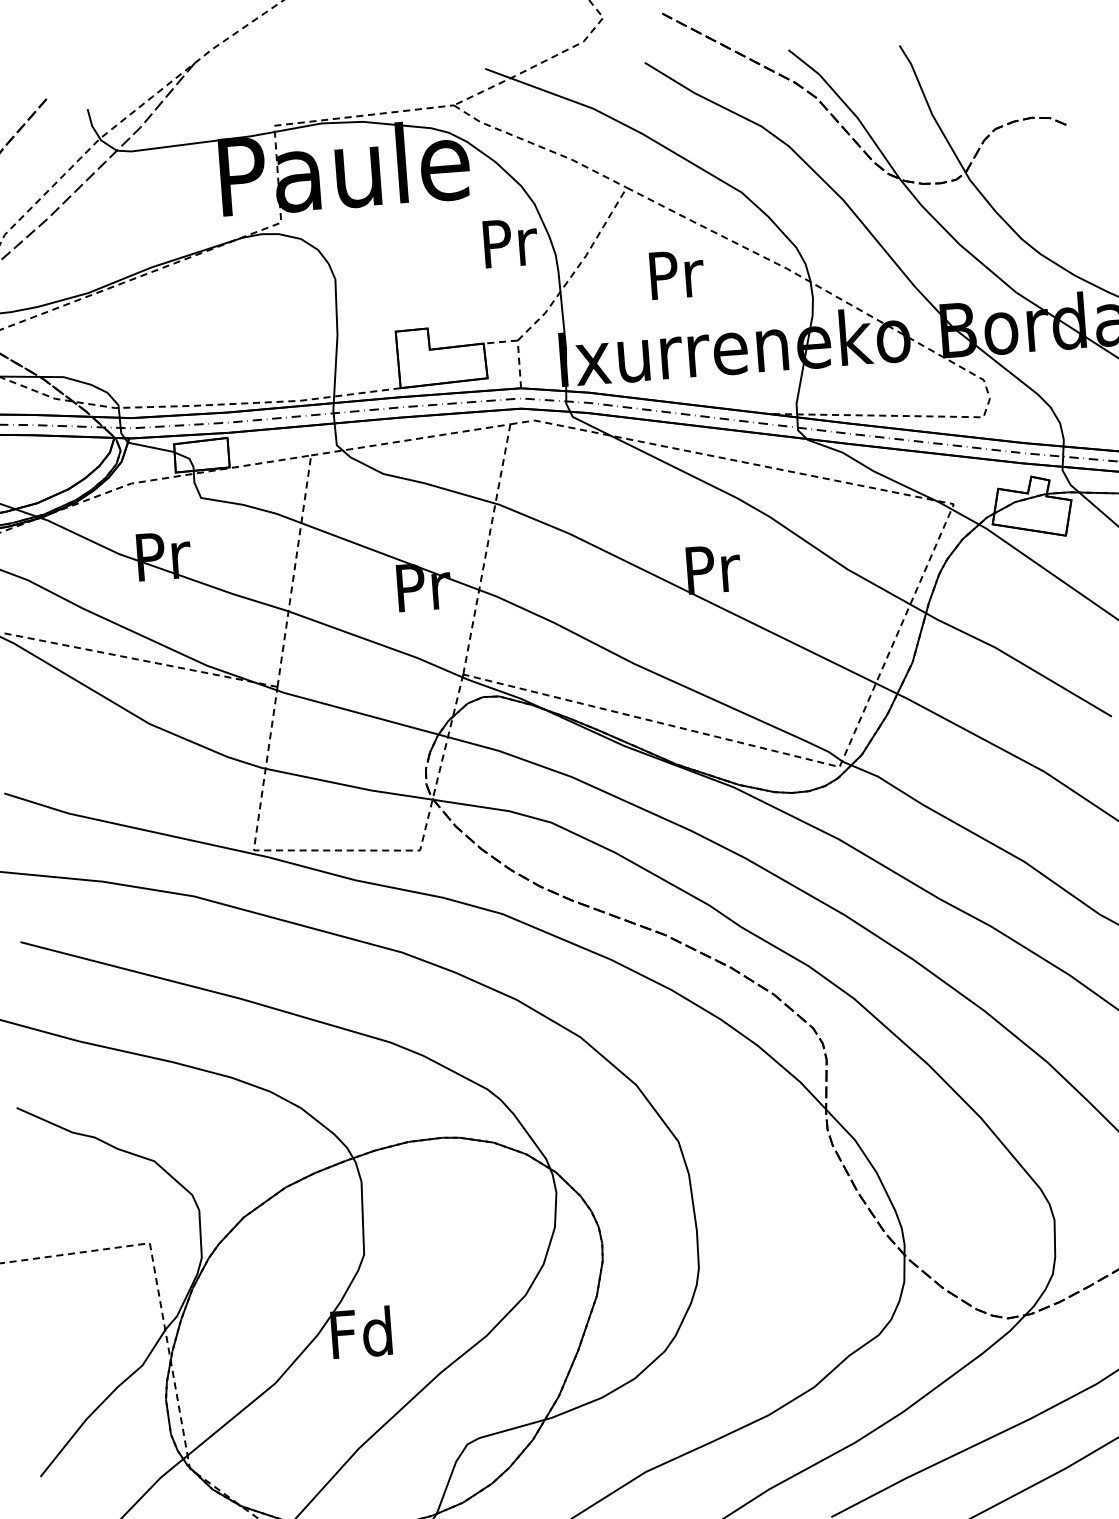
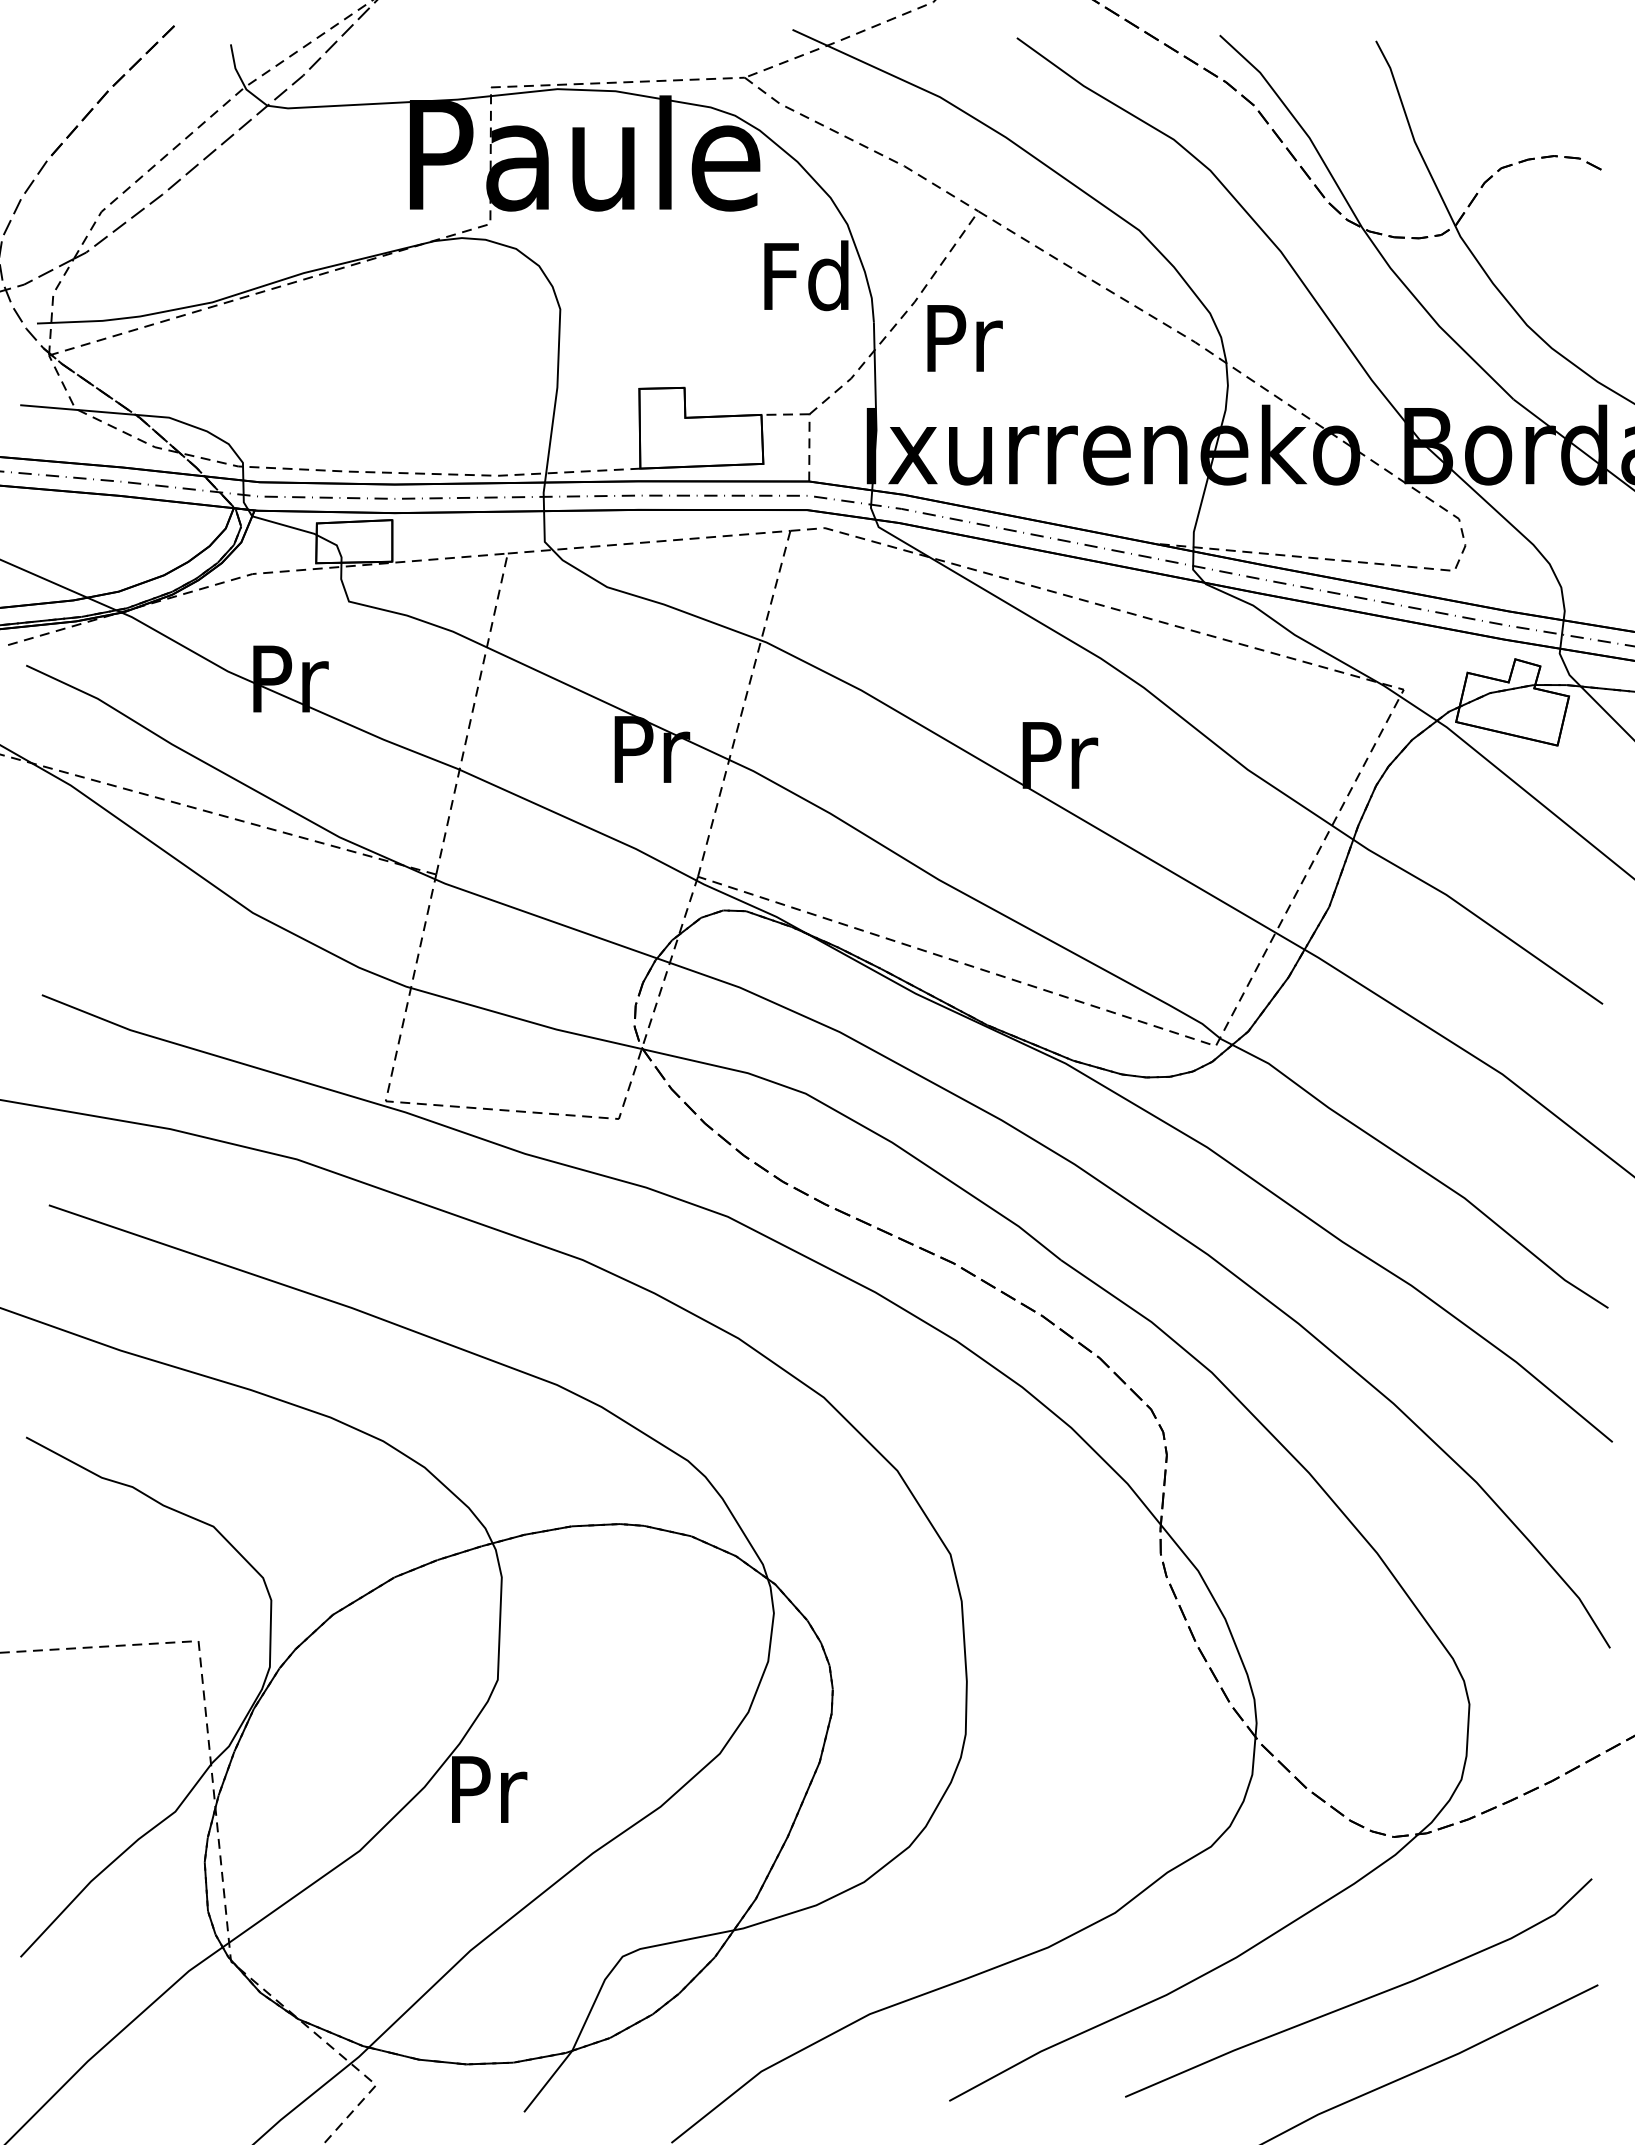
text: (508, 242) -> (806, 275), Pr -> Fd
text: (676, 274) -> (964, 338), moved
text: (361, 1332) -> (485, 1788), Fd -> Pr

